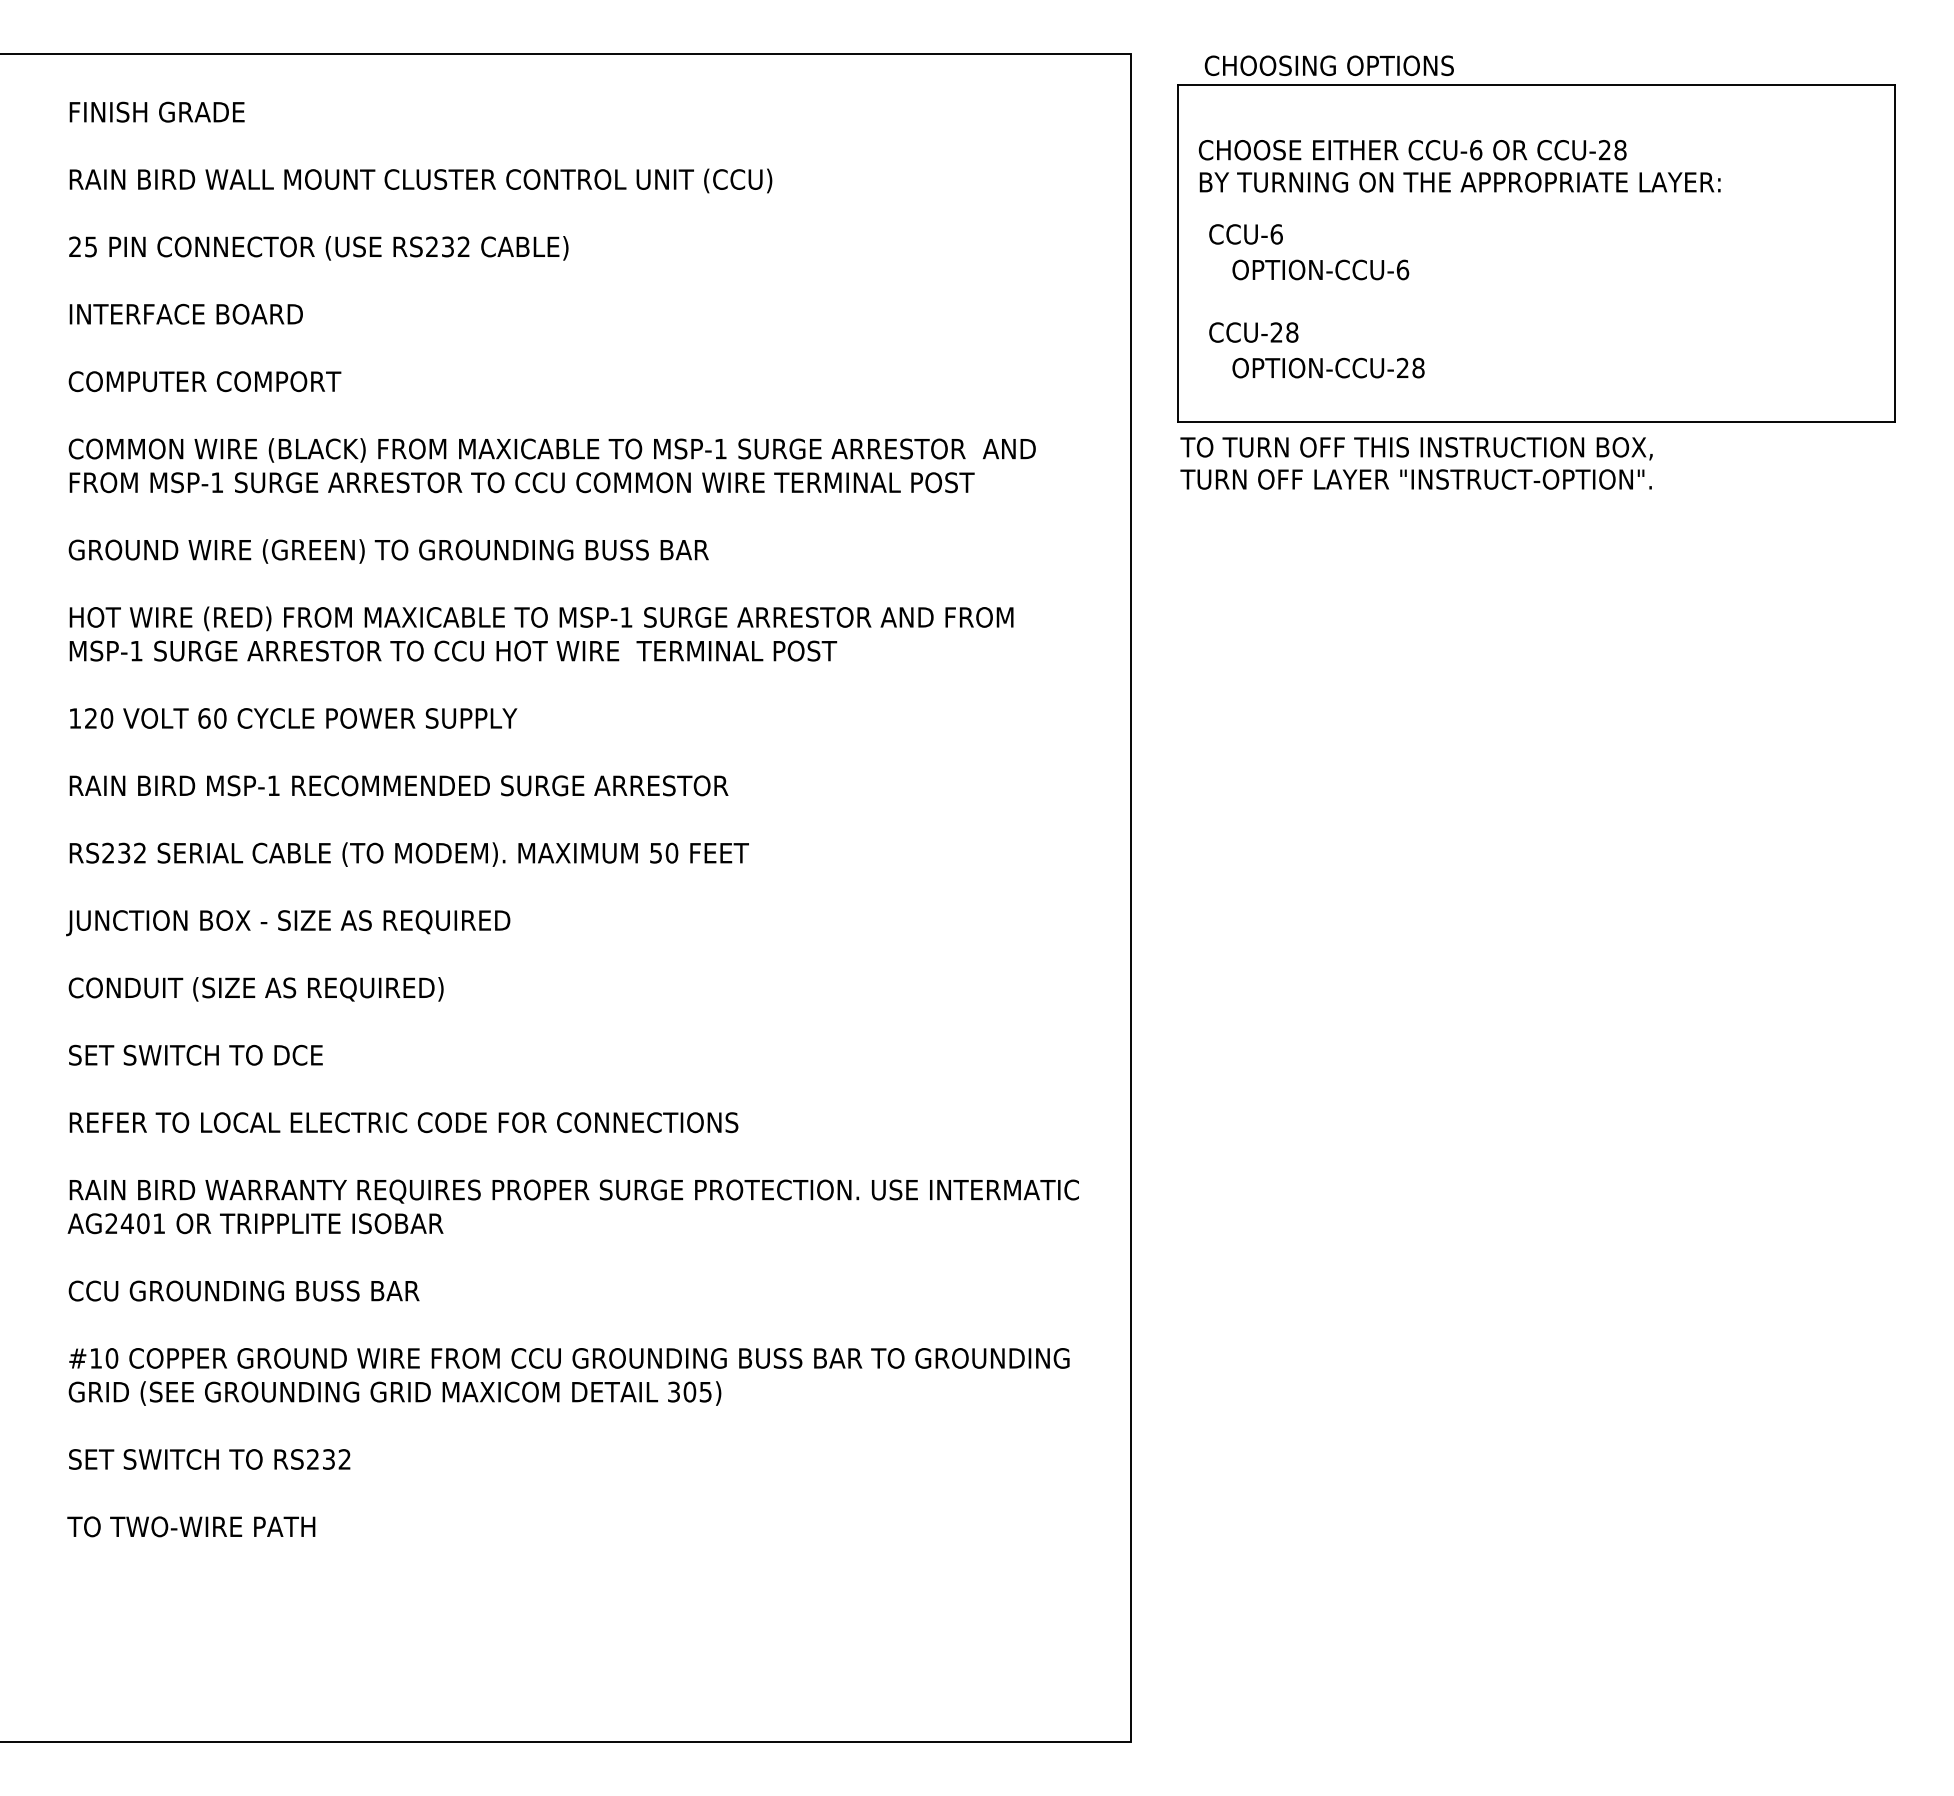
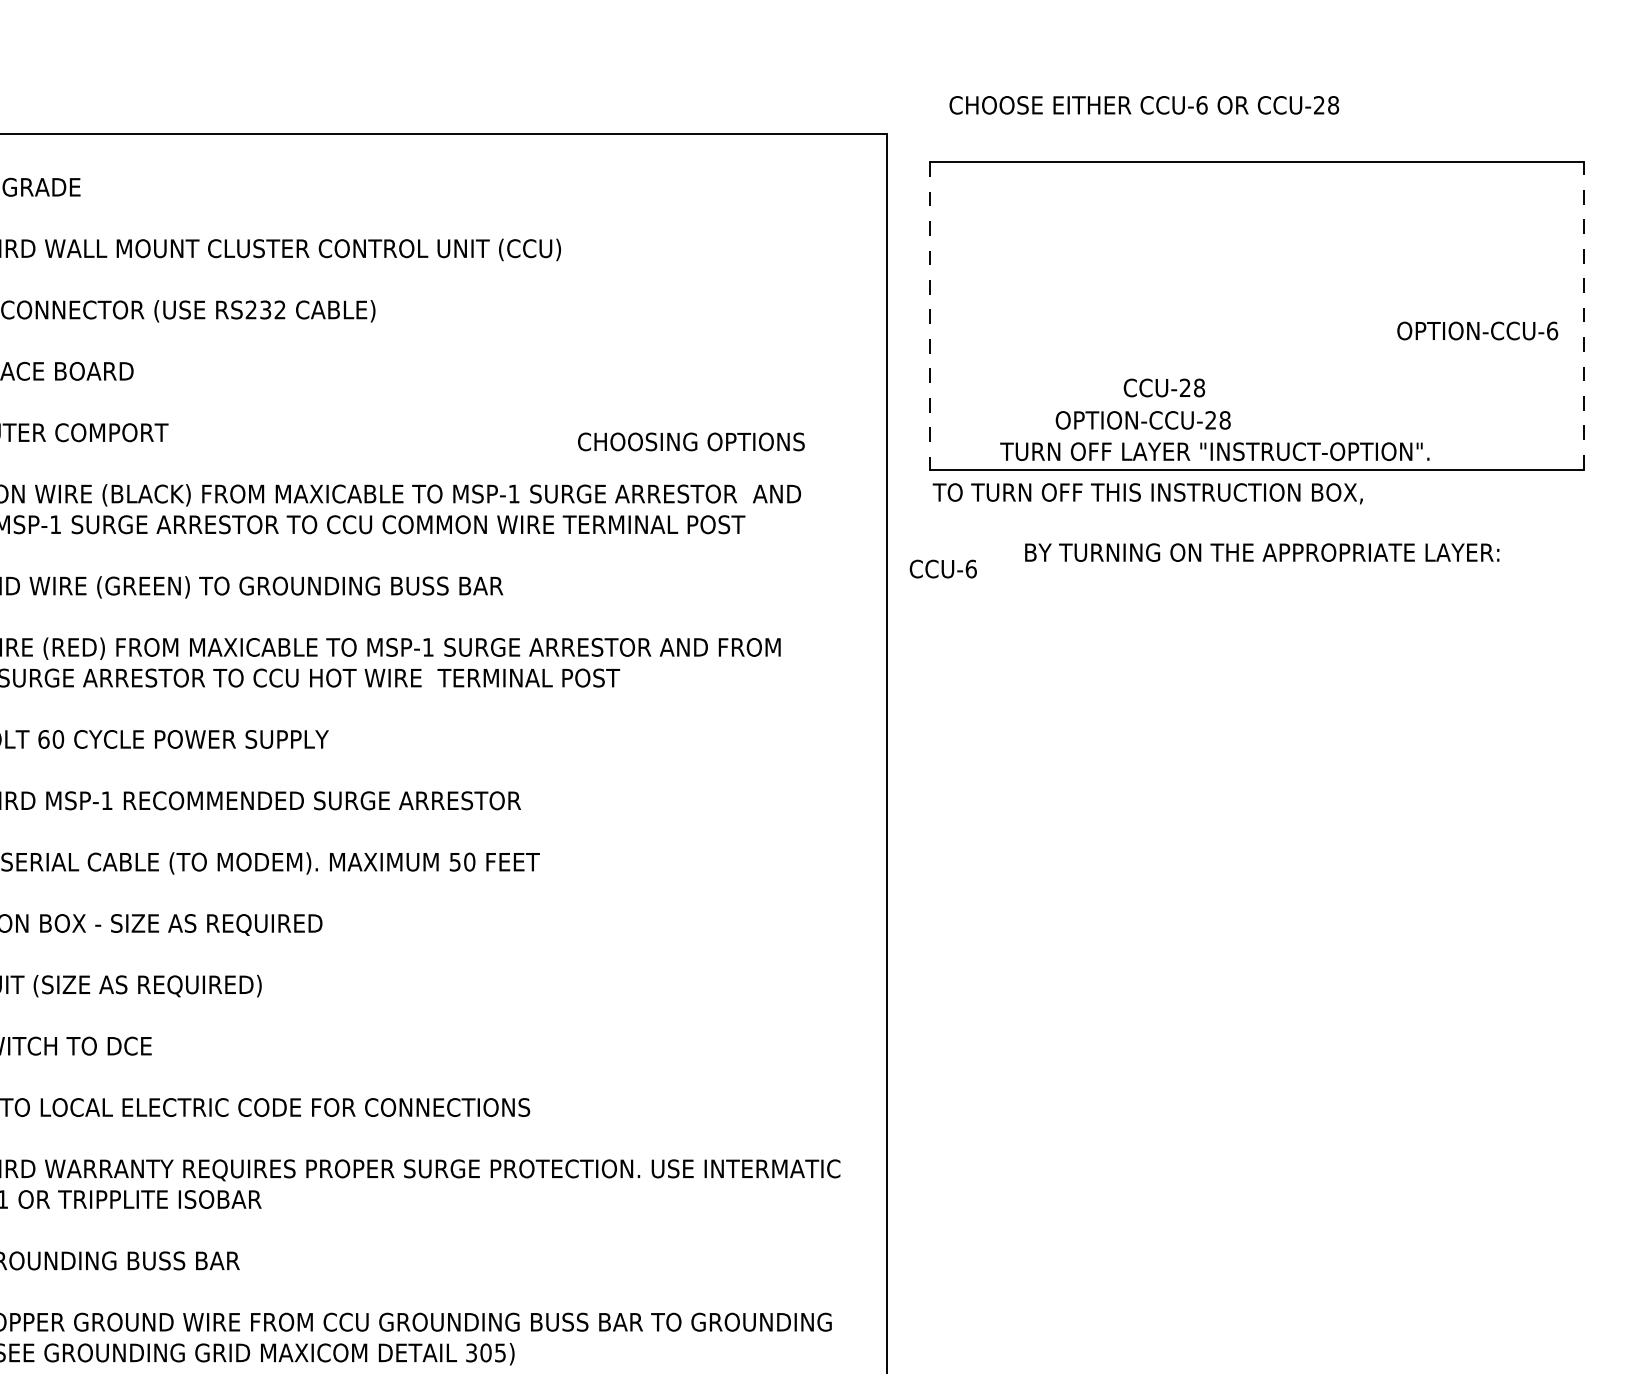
text: (1328, 65) -> (690, 441), moved
text: (1412, 150) -> (1144, 105), moved
text: (1459, 182) -> (1261, 552), moved
text: (1245, 234) -> (942, 569), moved
line: (1177, 253) -> (930, 315), solid -> dashed
line: (1895, 253) -> (1583, 315), solid -> dashed
text: (1320, 269) -> (1477, 330), moved
text: (1253, 332) -> (1164, 387), moved
text: (1328, 367) -> (1143, 419), moved
text: (1415, 479) -> (1214, 451), moved

